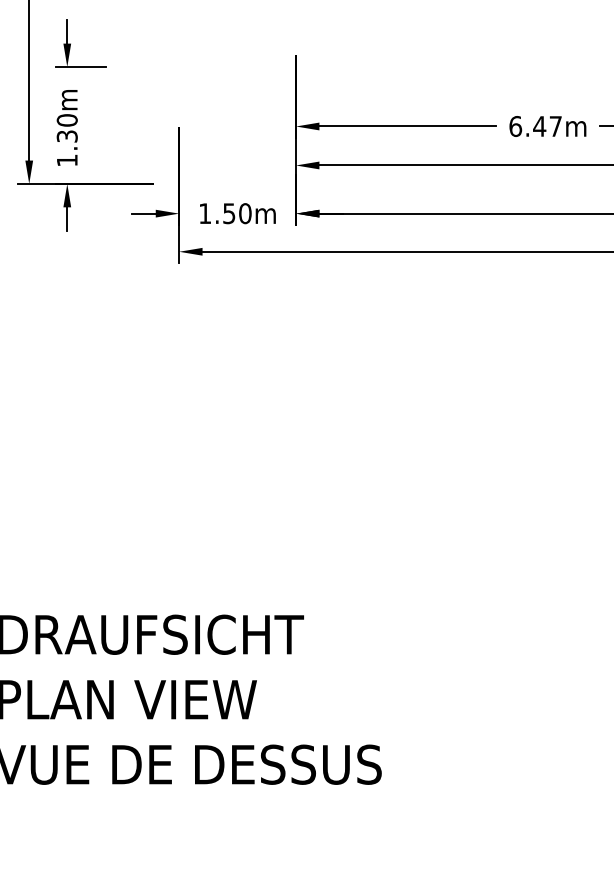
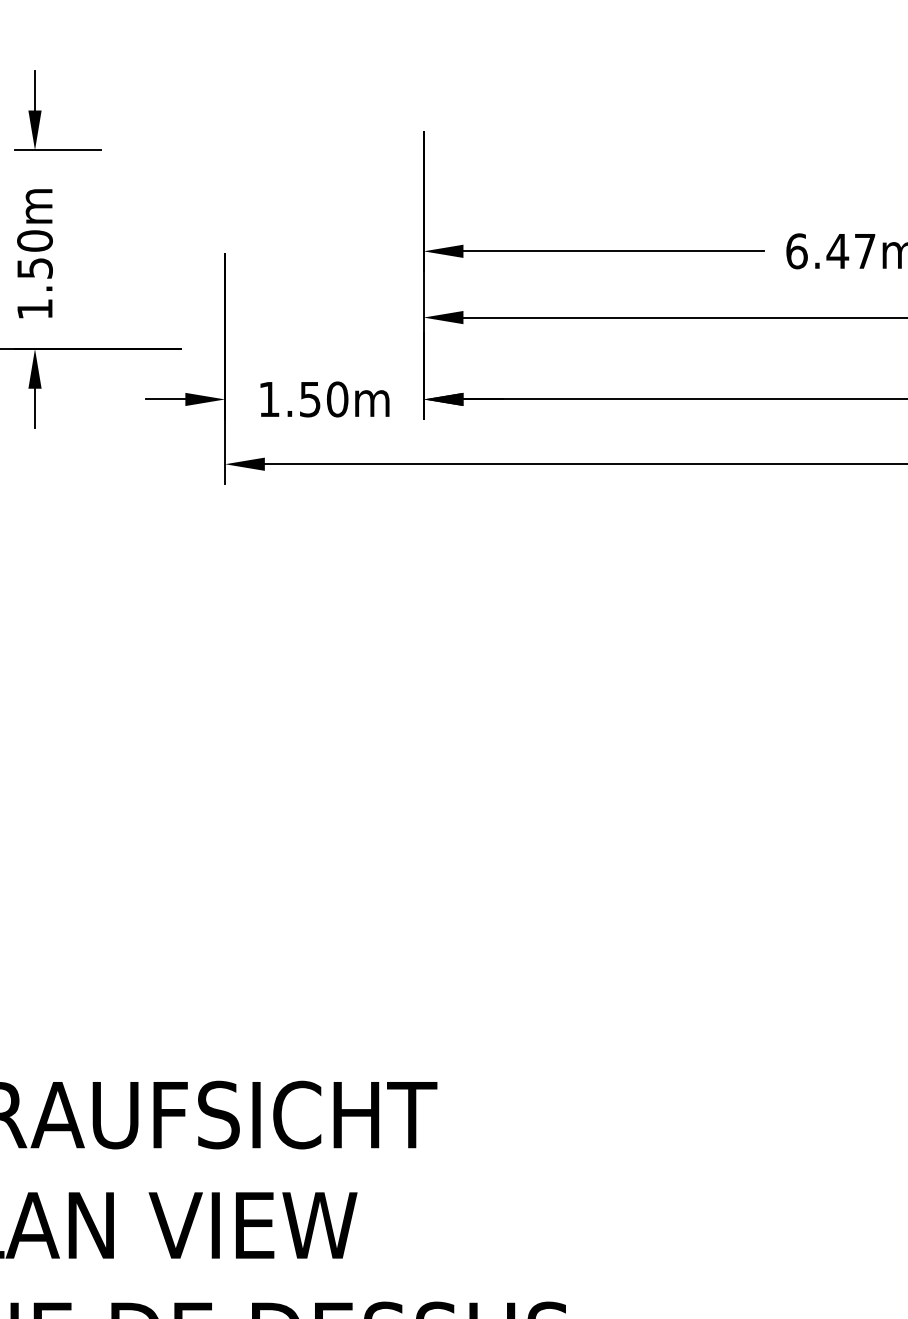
text: (66, 135) -> (33, 266), 1.30m -> 1.50m

